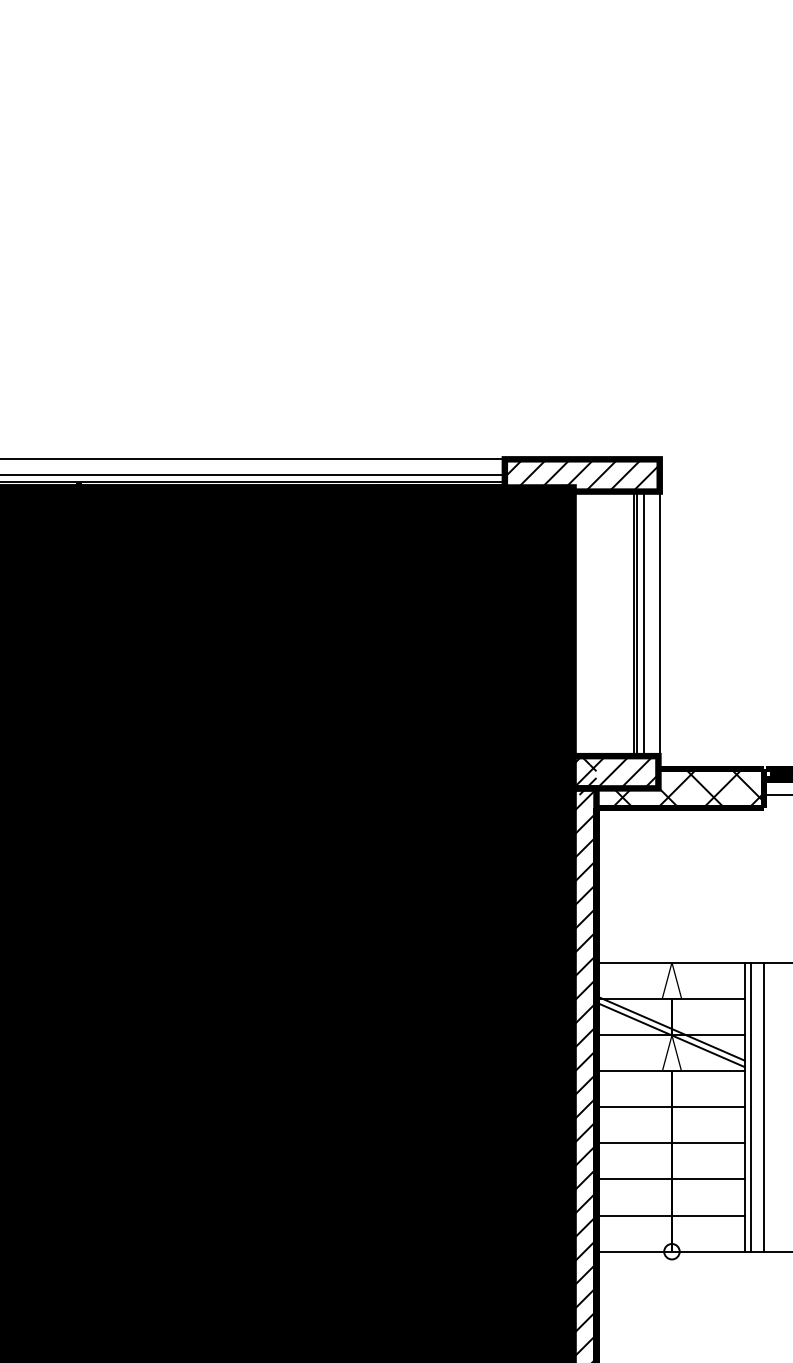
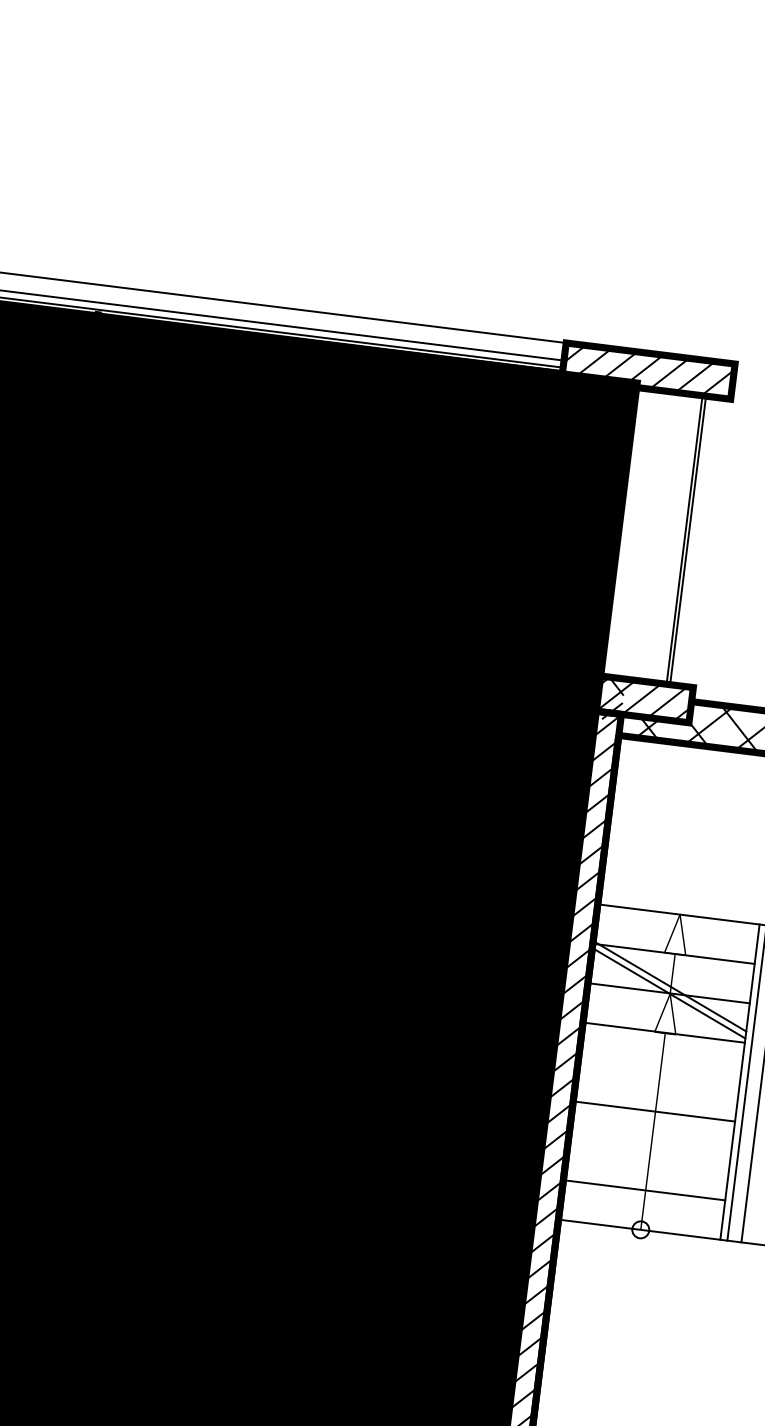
line: (643, 623) -> (695, 540), removed
line: (659, 630) -> (711, 550), removed
line: (670, 1107) -> (658, 1072), removed
line: (670, 1179) -> (649, 1150), removed

